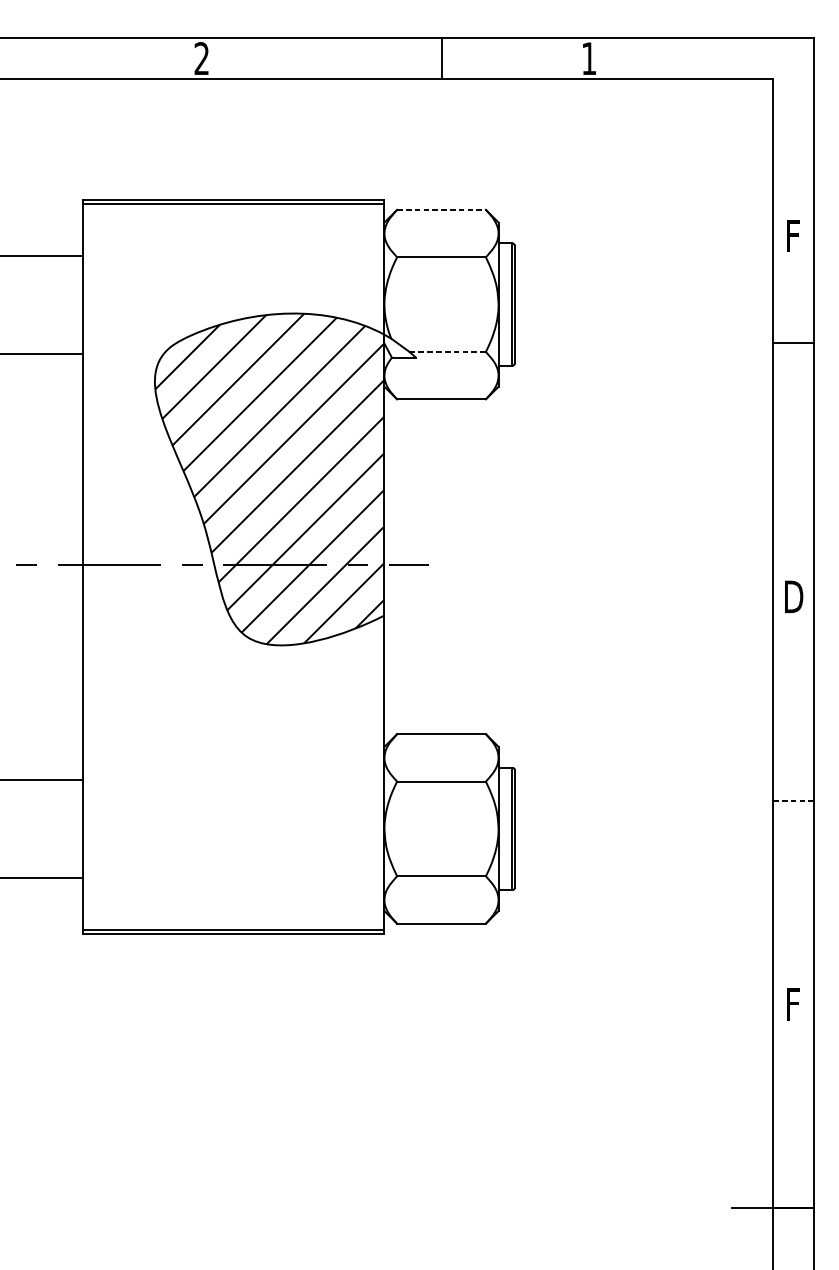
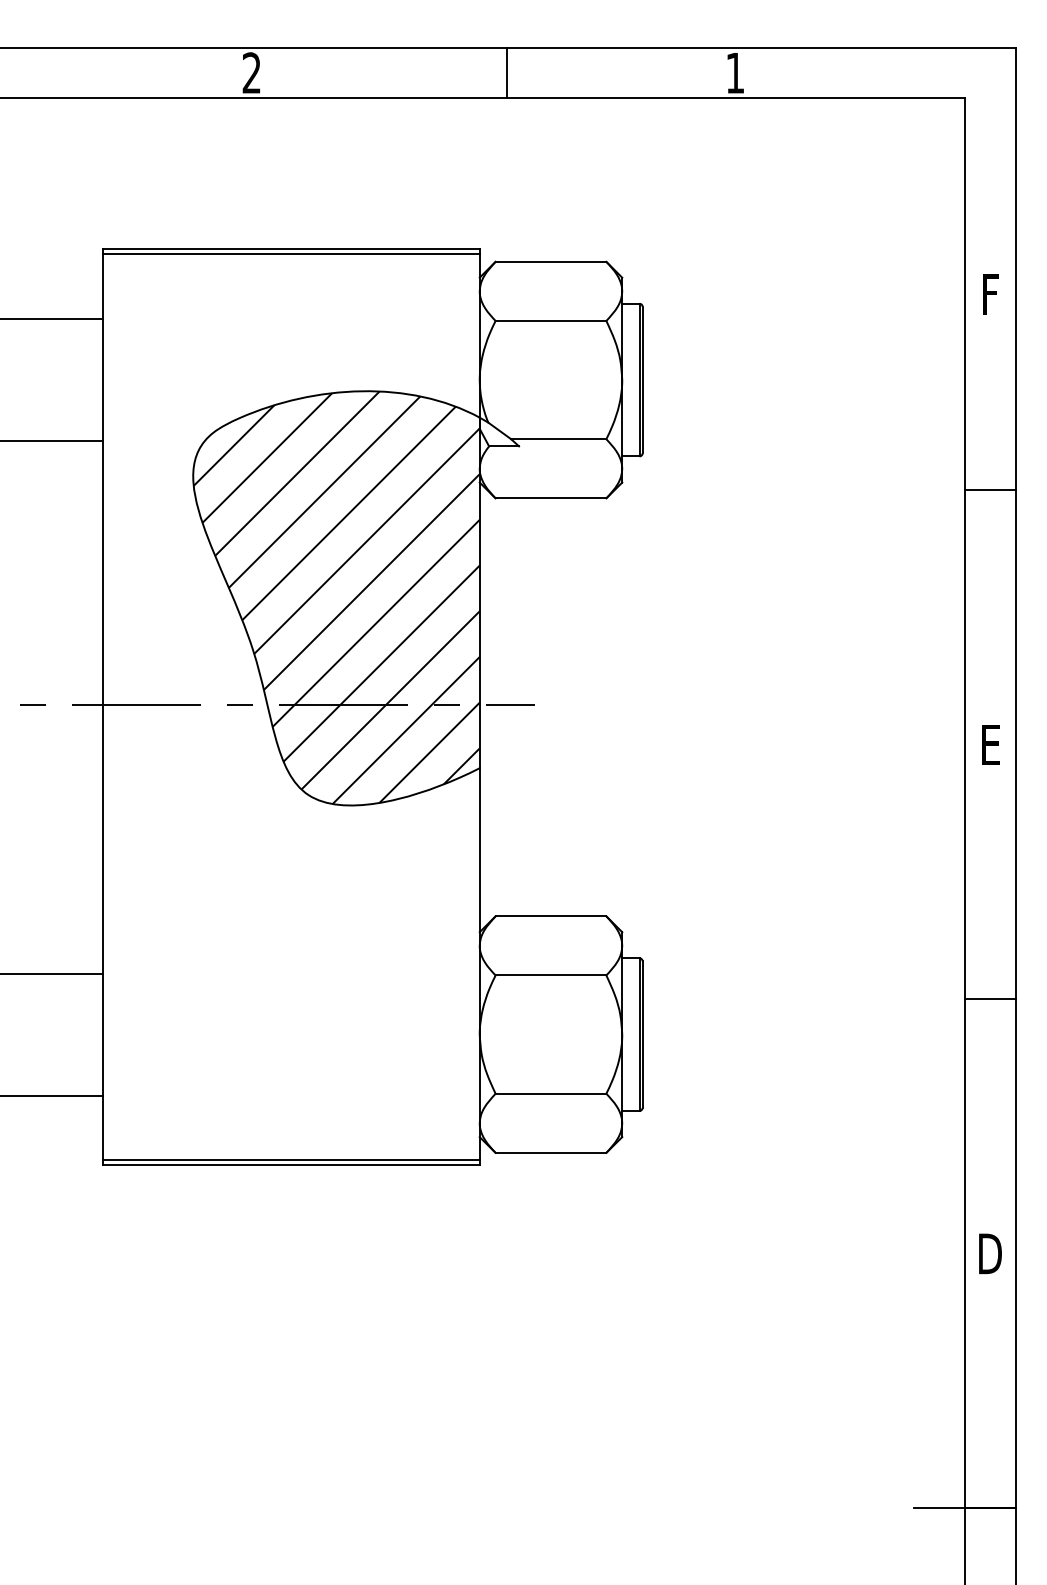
line: (441, 58) -> (506, 72), moved
line: (441, 209) -> (551, 261), dashed -> solid
line: (792, 343) -> (989, 490), moved
line: (447, 352) -> (558, 439), dashed -> solid
text: (793, 596) -> (990, 744), D -> E
line: (793, 800) -> (990, 999), dashed -> solid
text: (793, 1004) -> (990, 1253), F -> D

